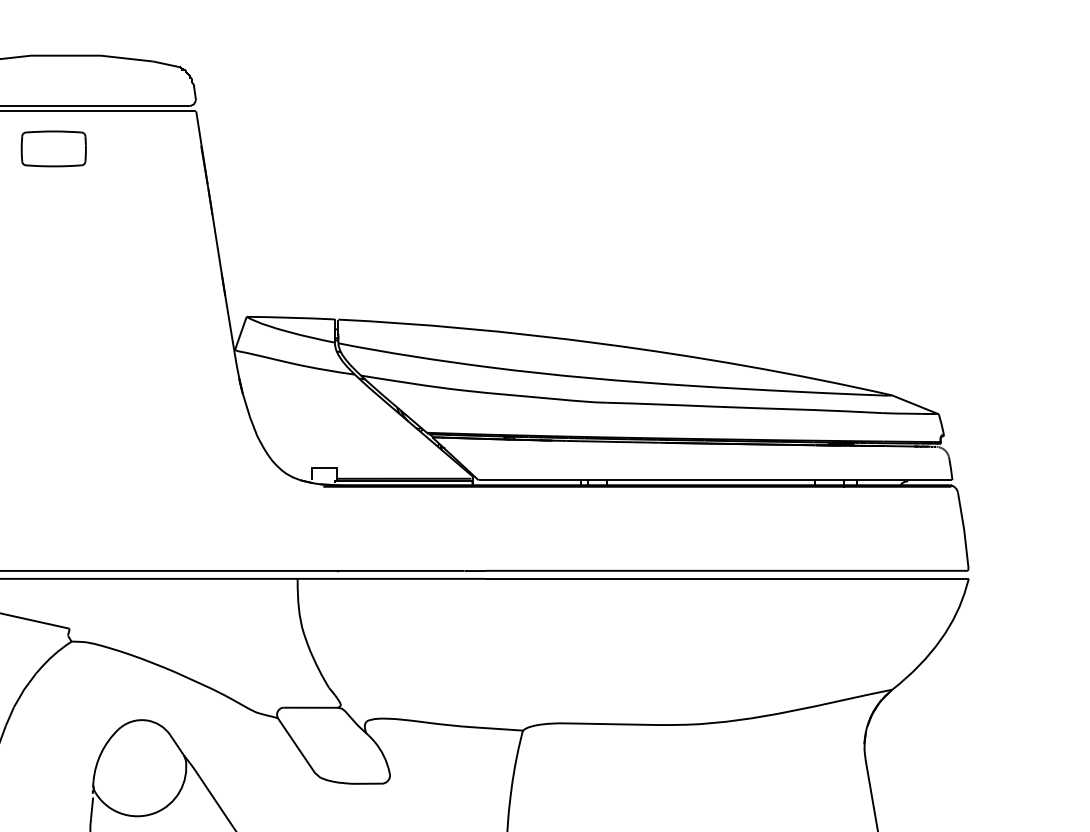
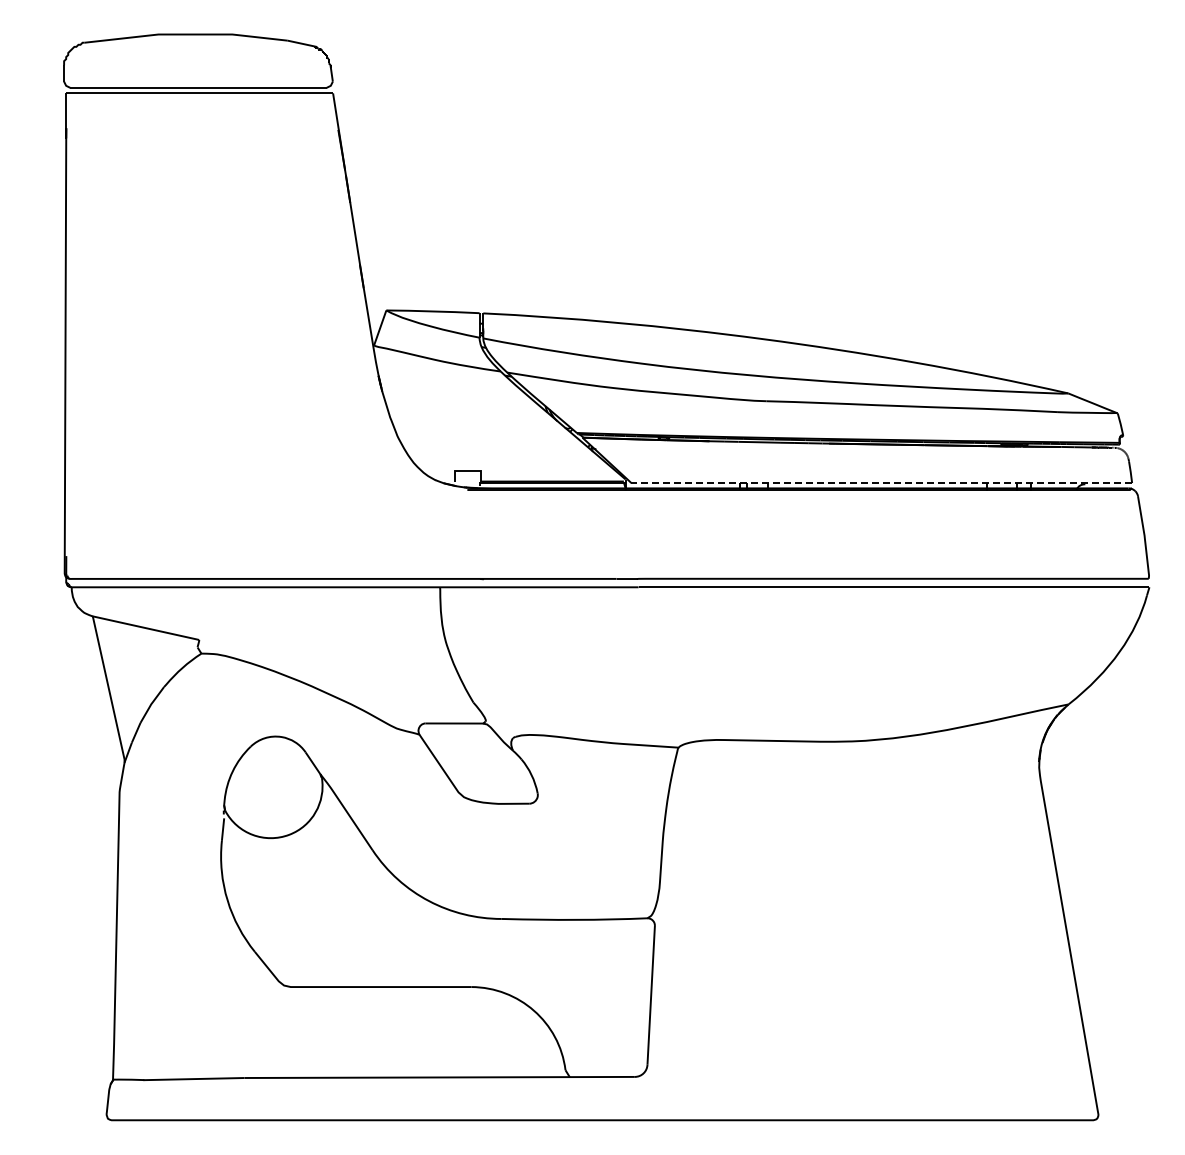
part: (53, 148) -> (182, 132), removed
line: (715, 480) -> (881, 483), solid -> dashed

